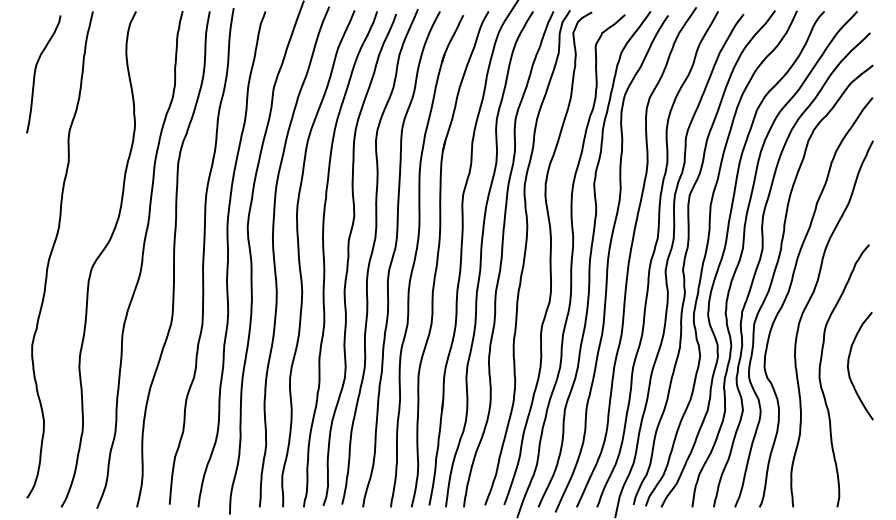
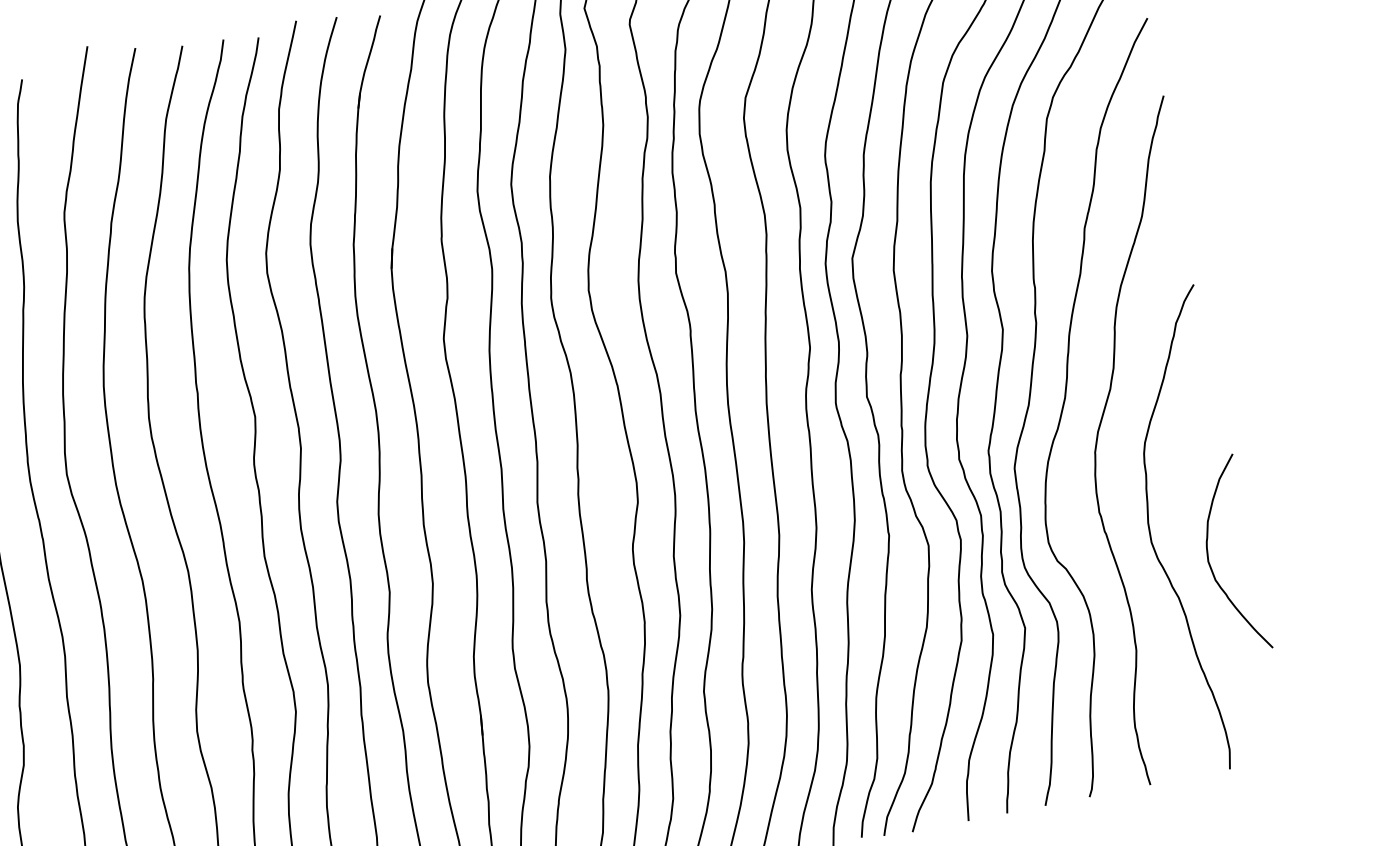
curve: (849, 369) -> (1212, 565), moved

